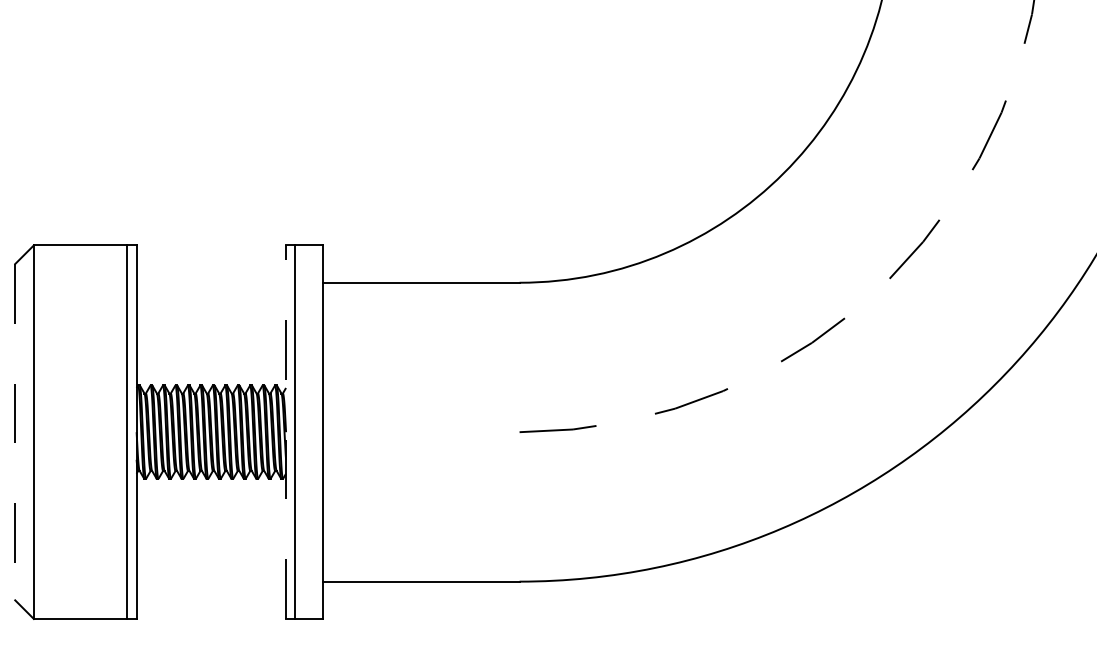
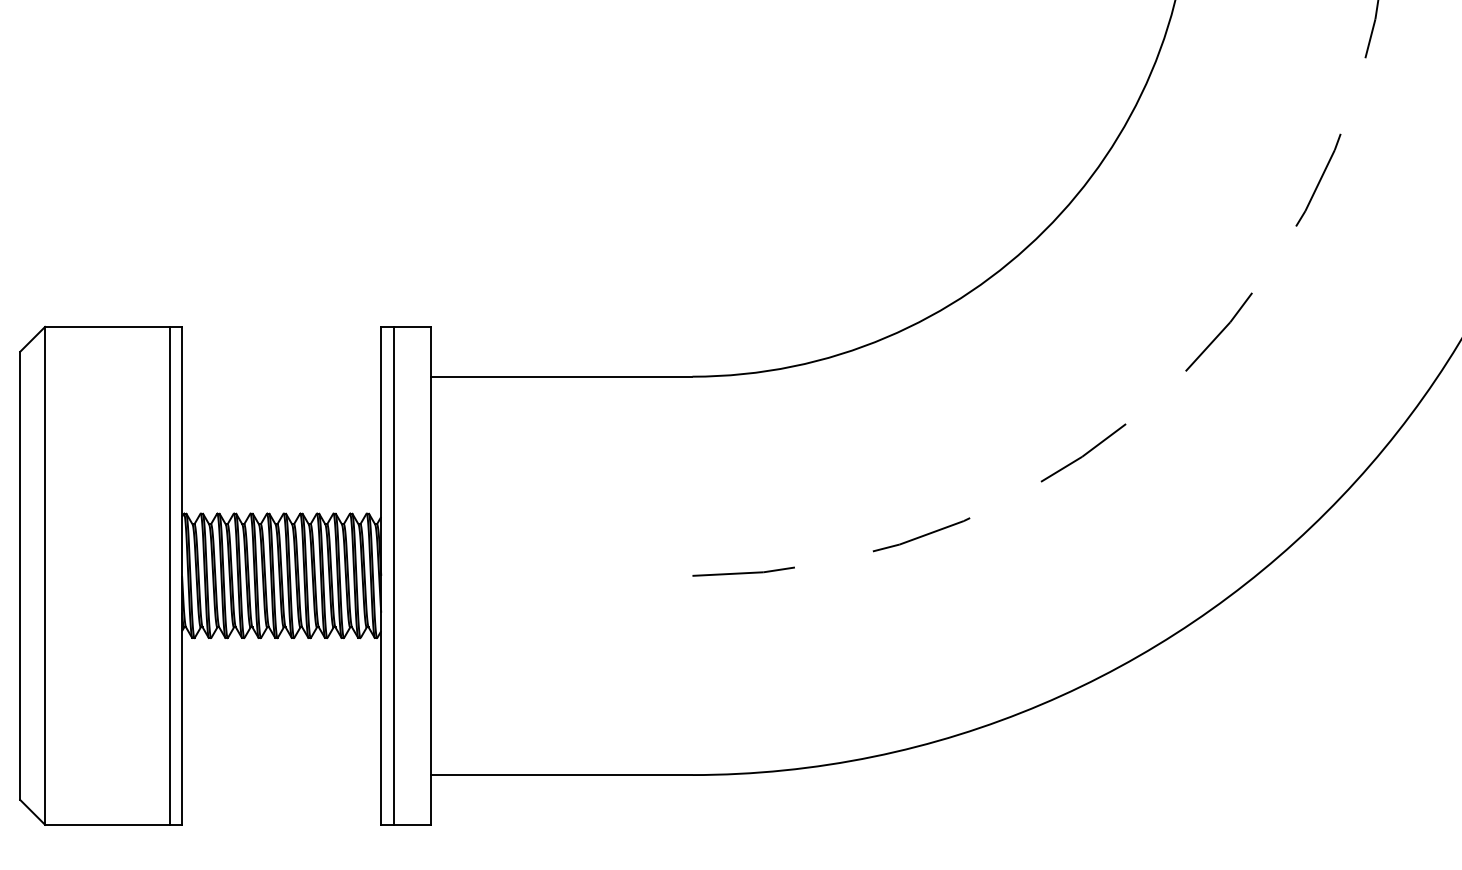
line: (286, 431) -> (381, 575), dashed -> solid
line: (15, 432) -> (20, 576), dashed -> solid

